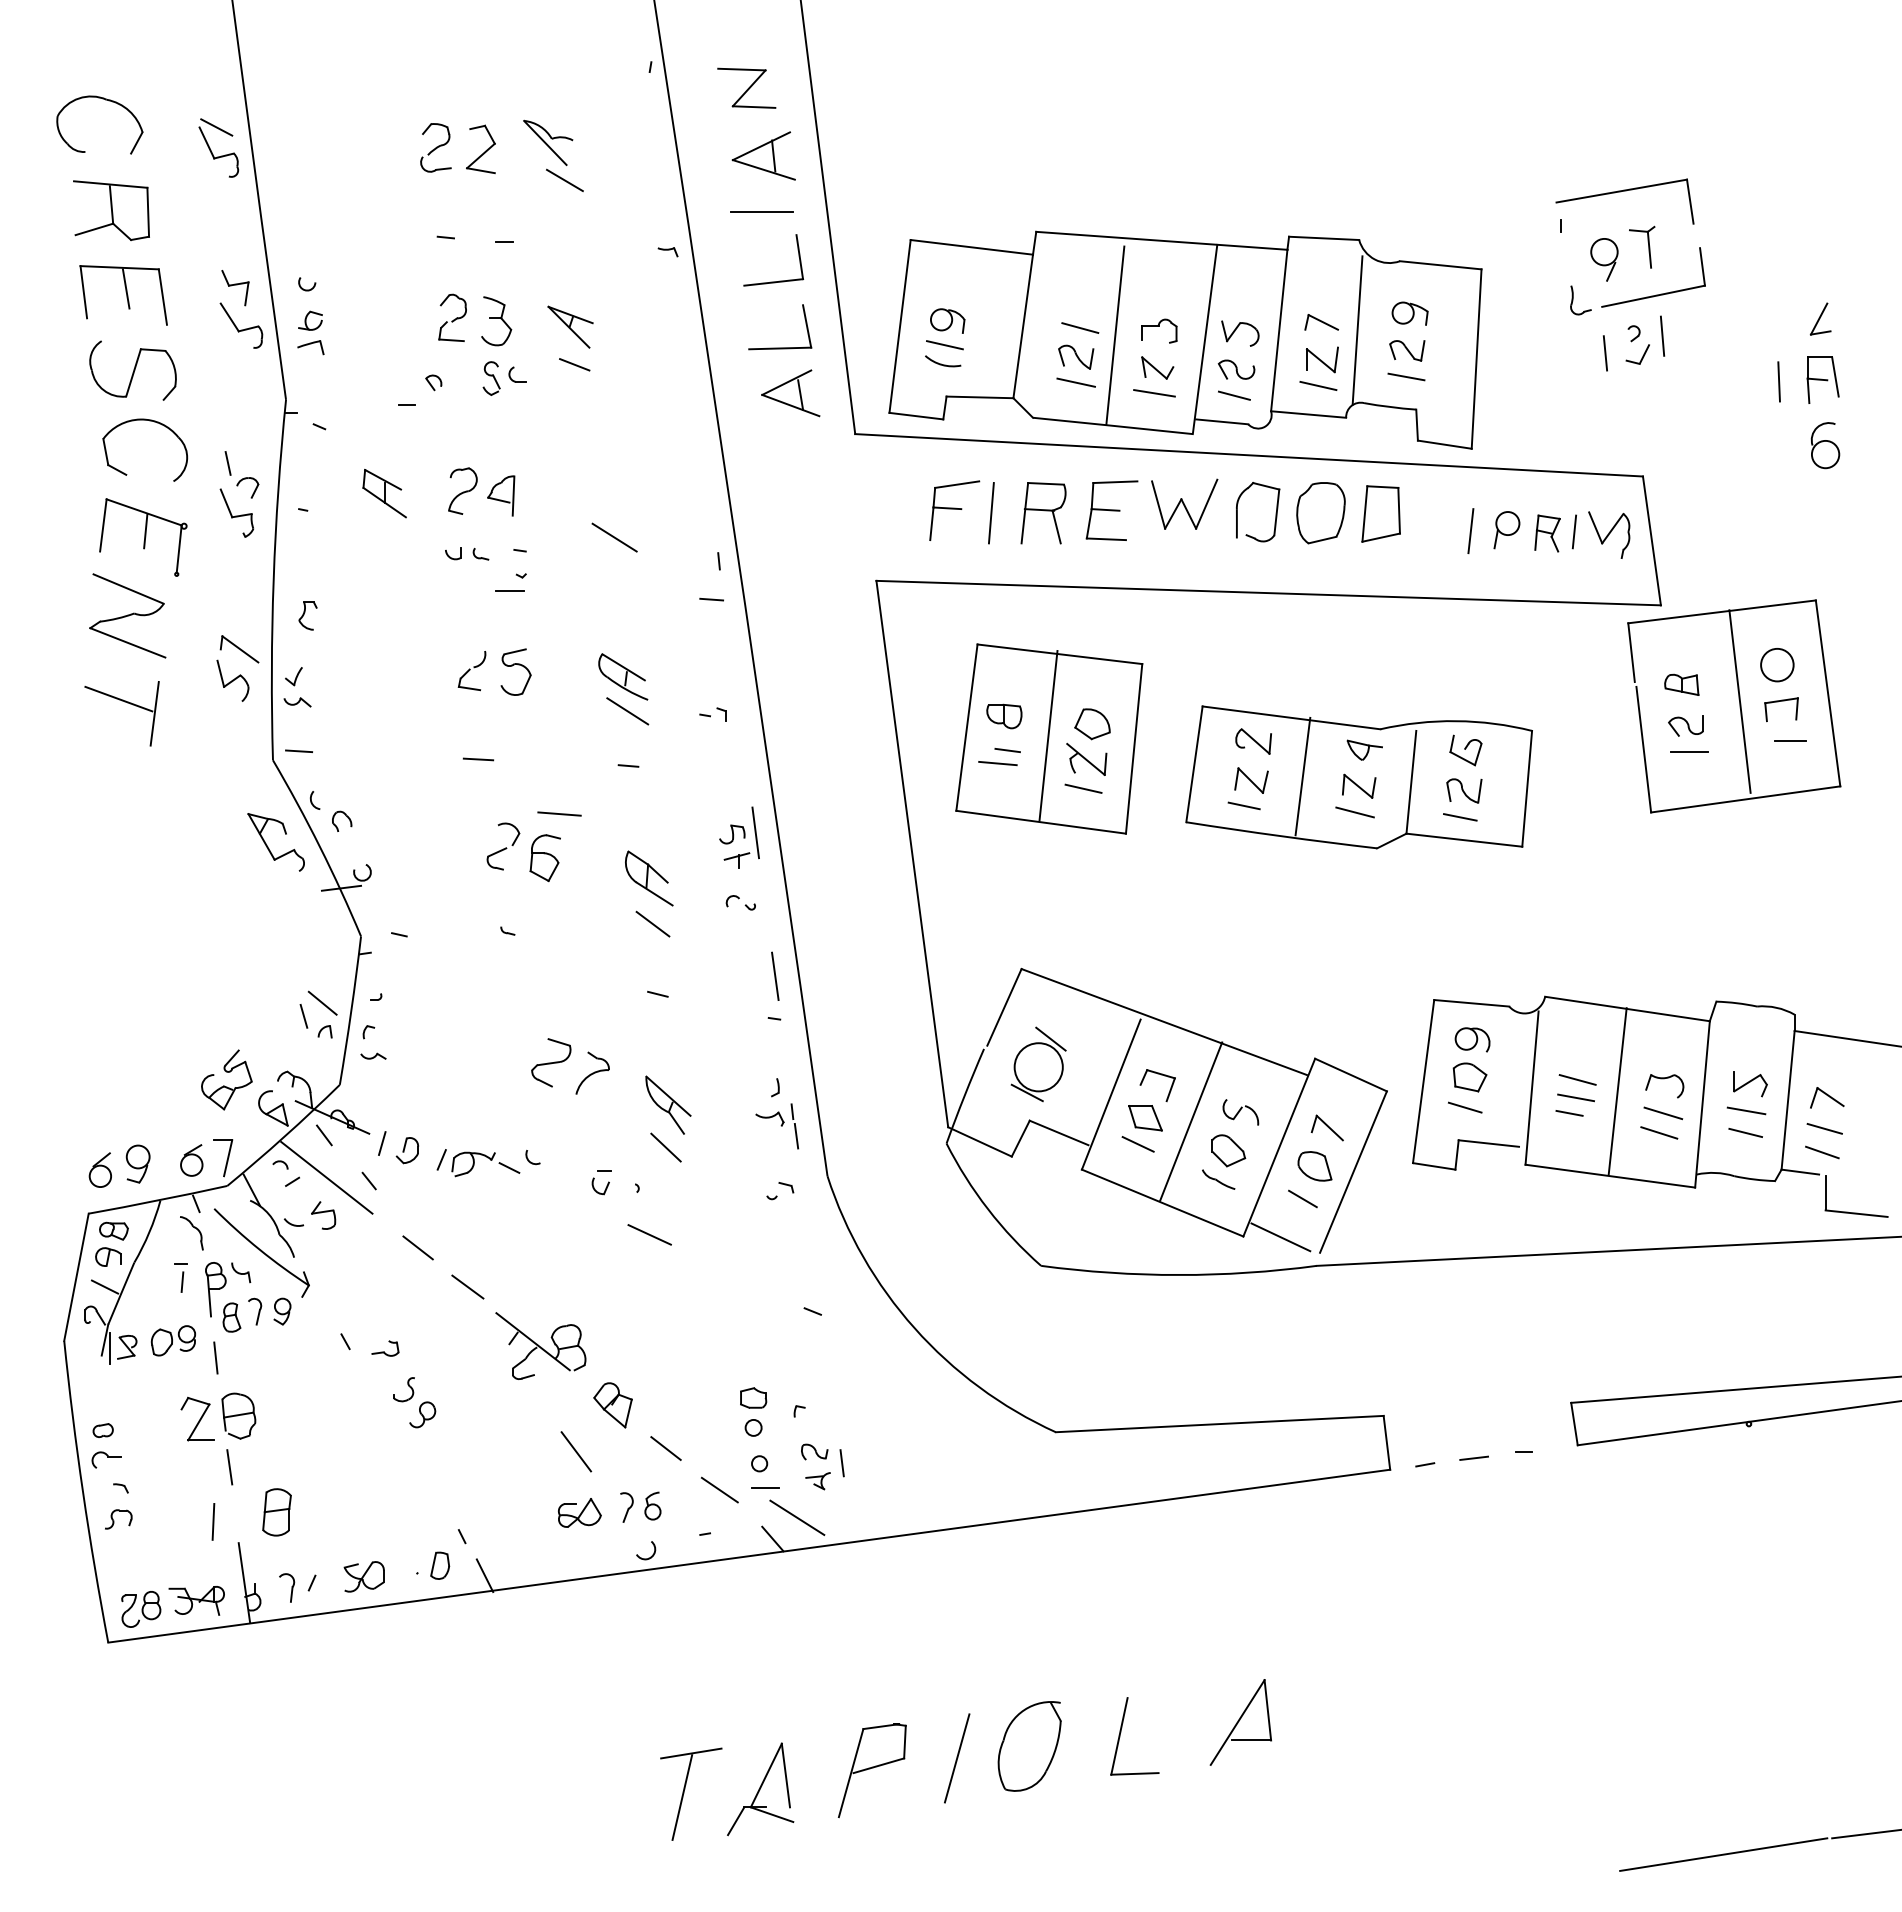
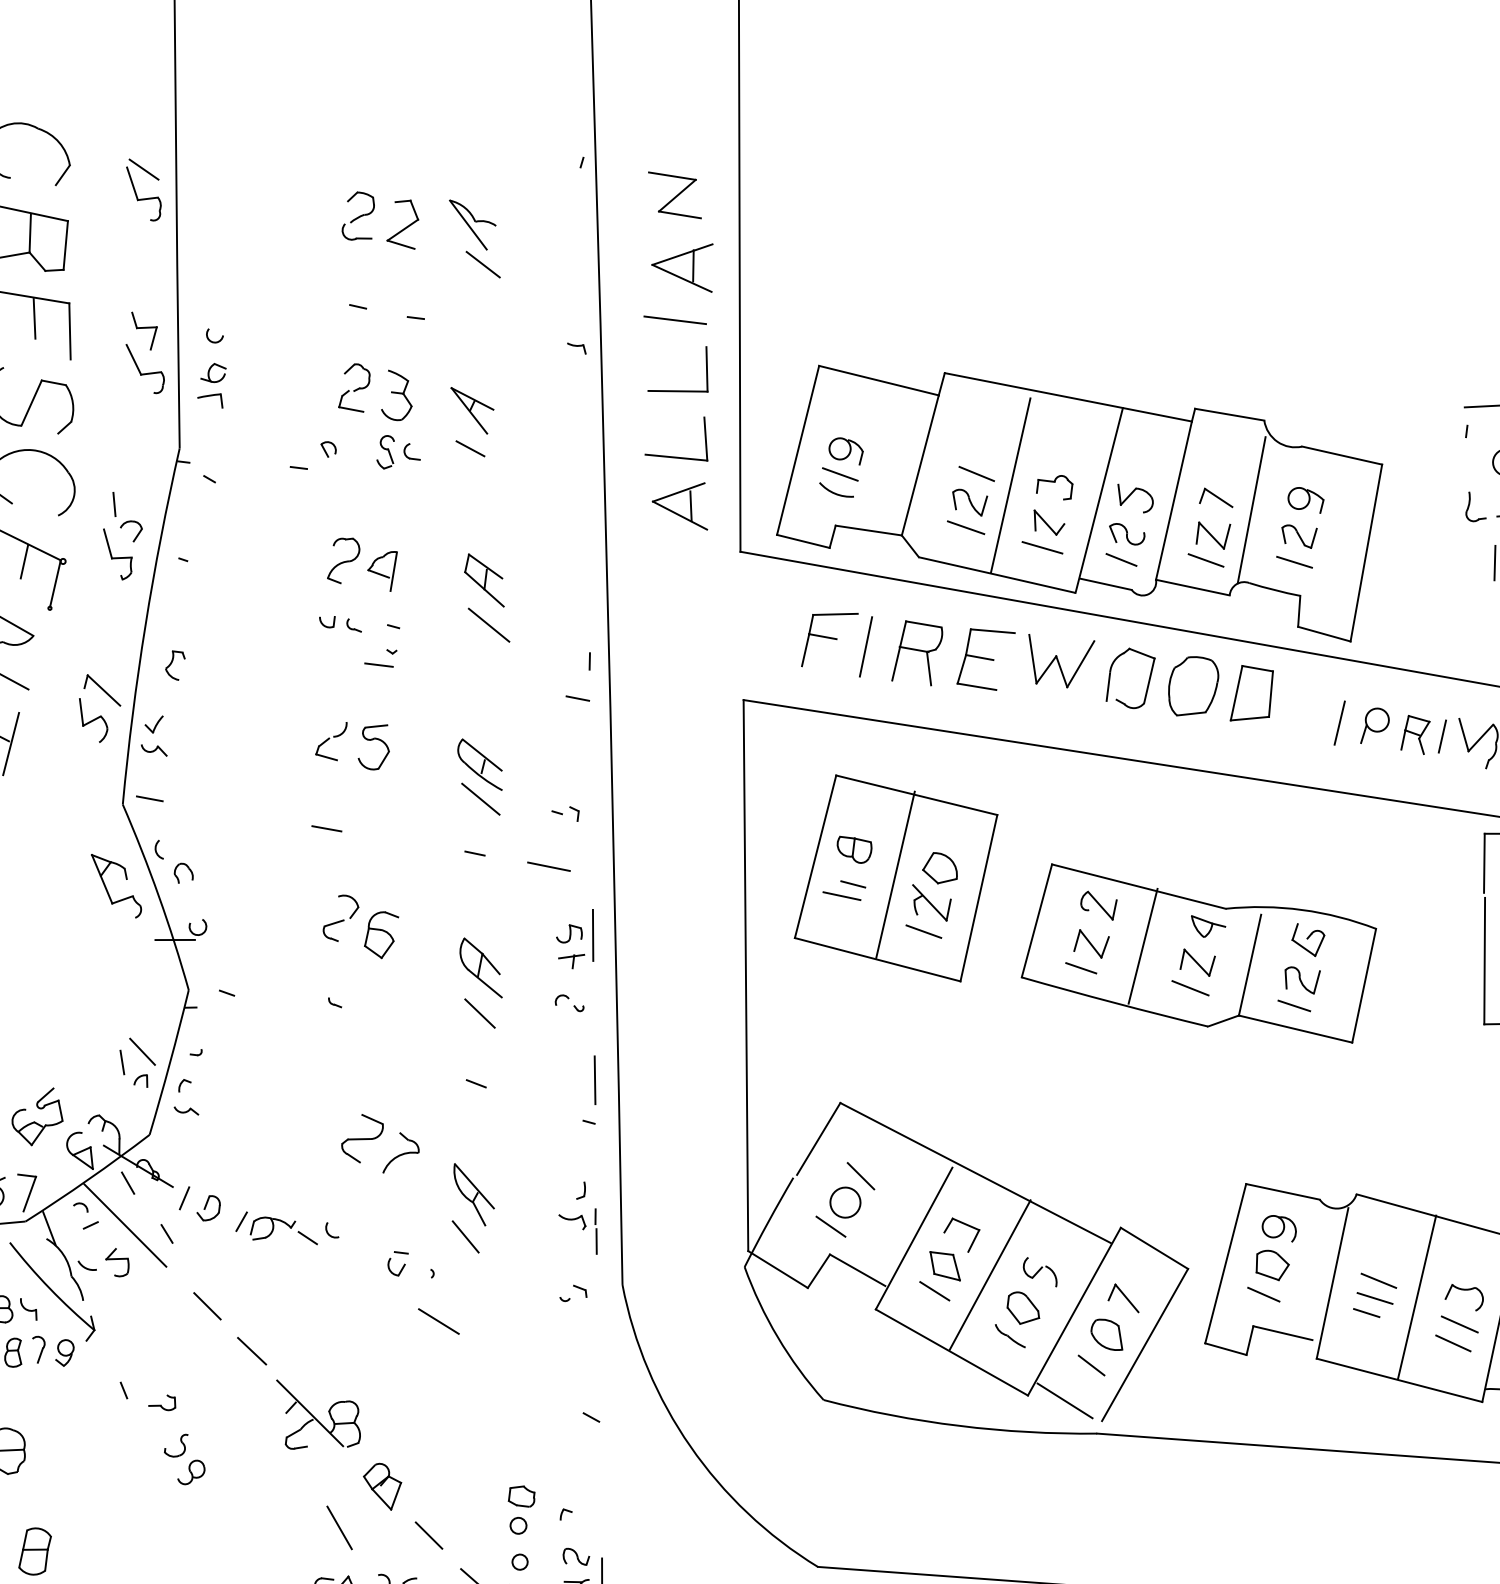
part: (384, 493) -> (485, 580), moved
line: (559, 813) -> (548, 866), moved
circle: (1038, 1067) -> (845, 1202), size x0.62

